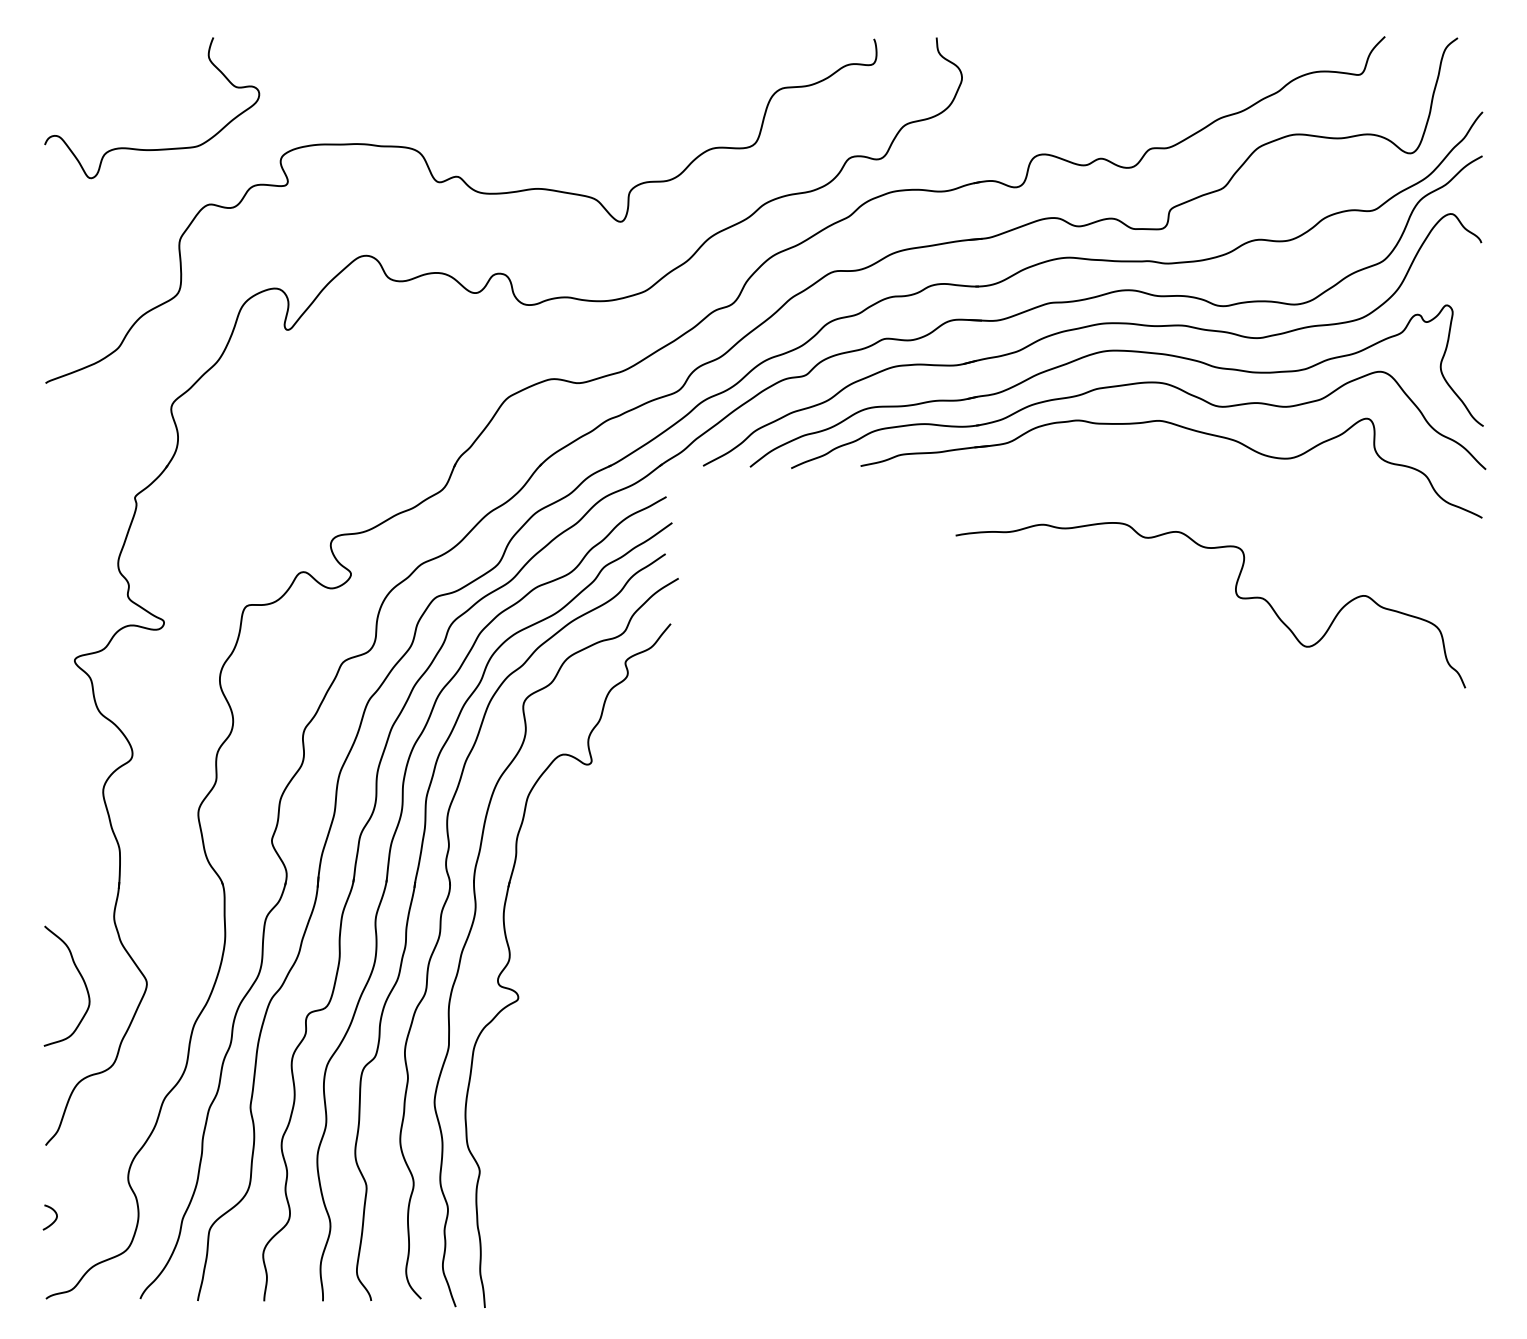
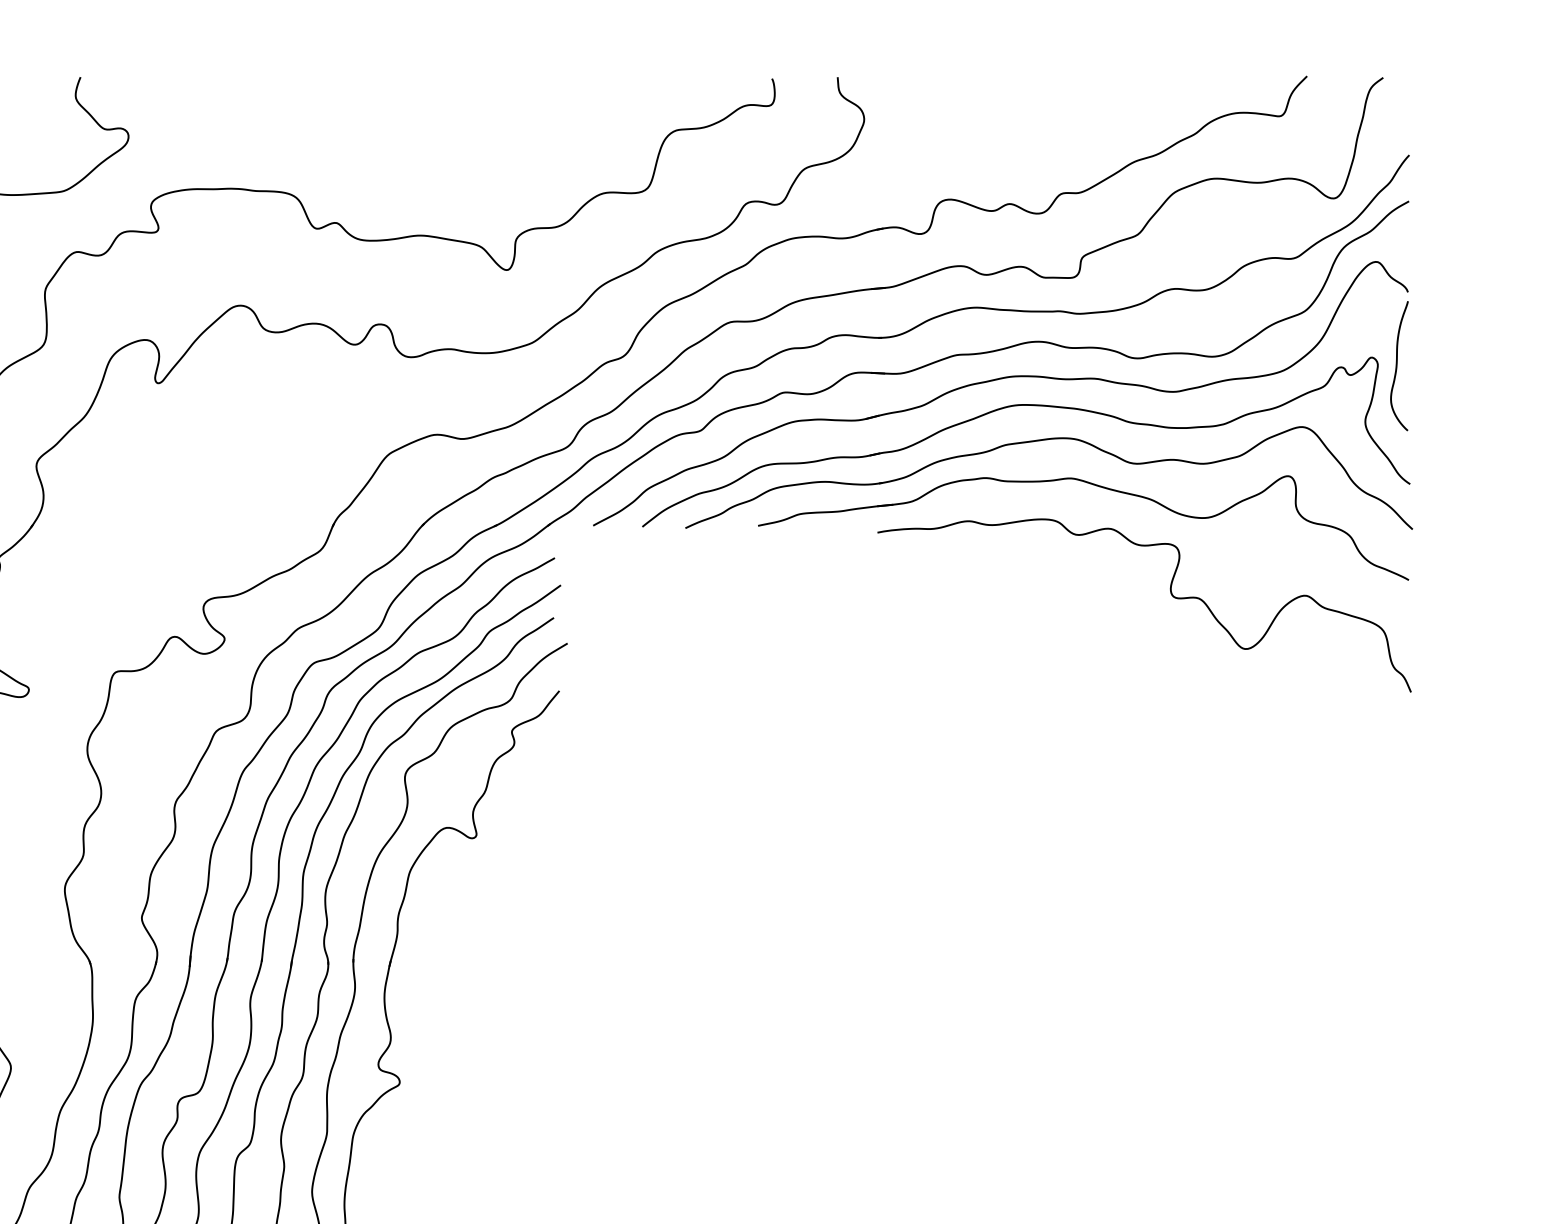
curve: (1471, 313) -> (1397, 366), added
curve: (1235, 594) -> (1170, 594), moved

